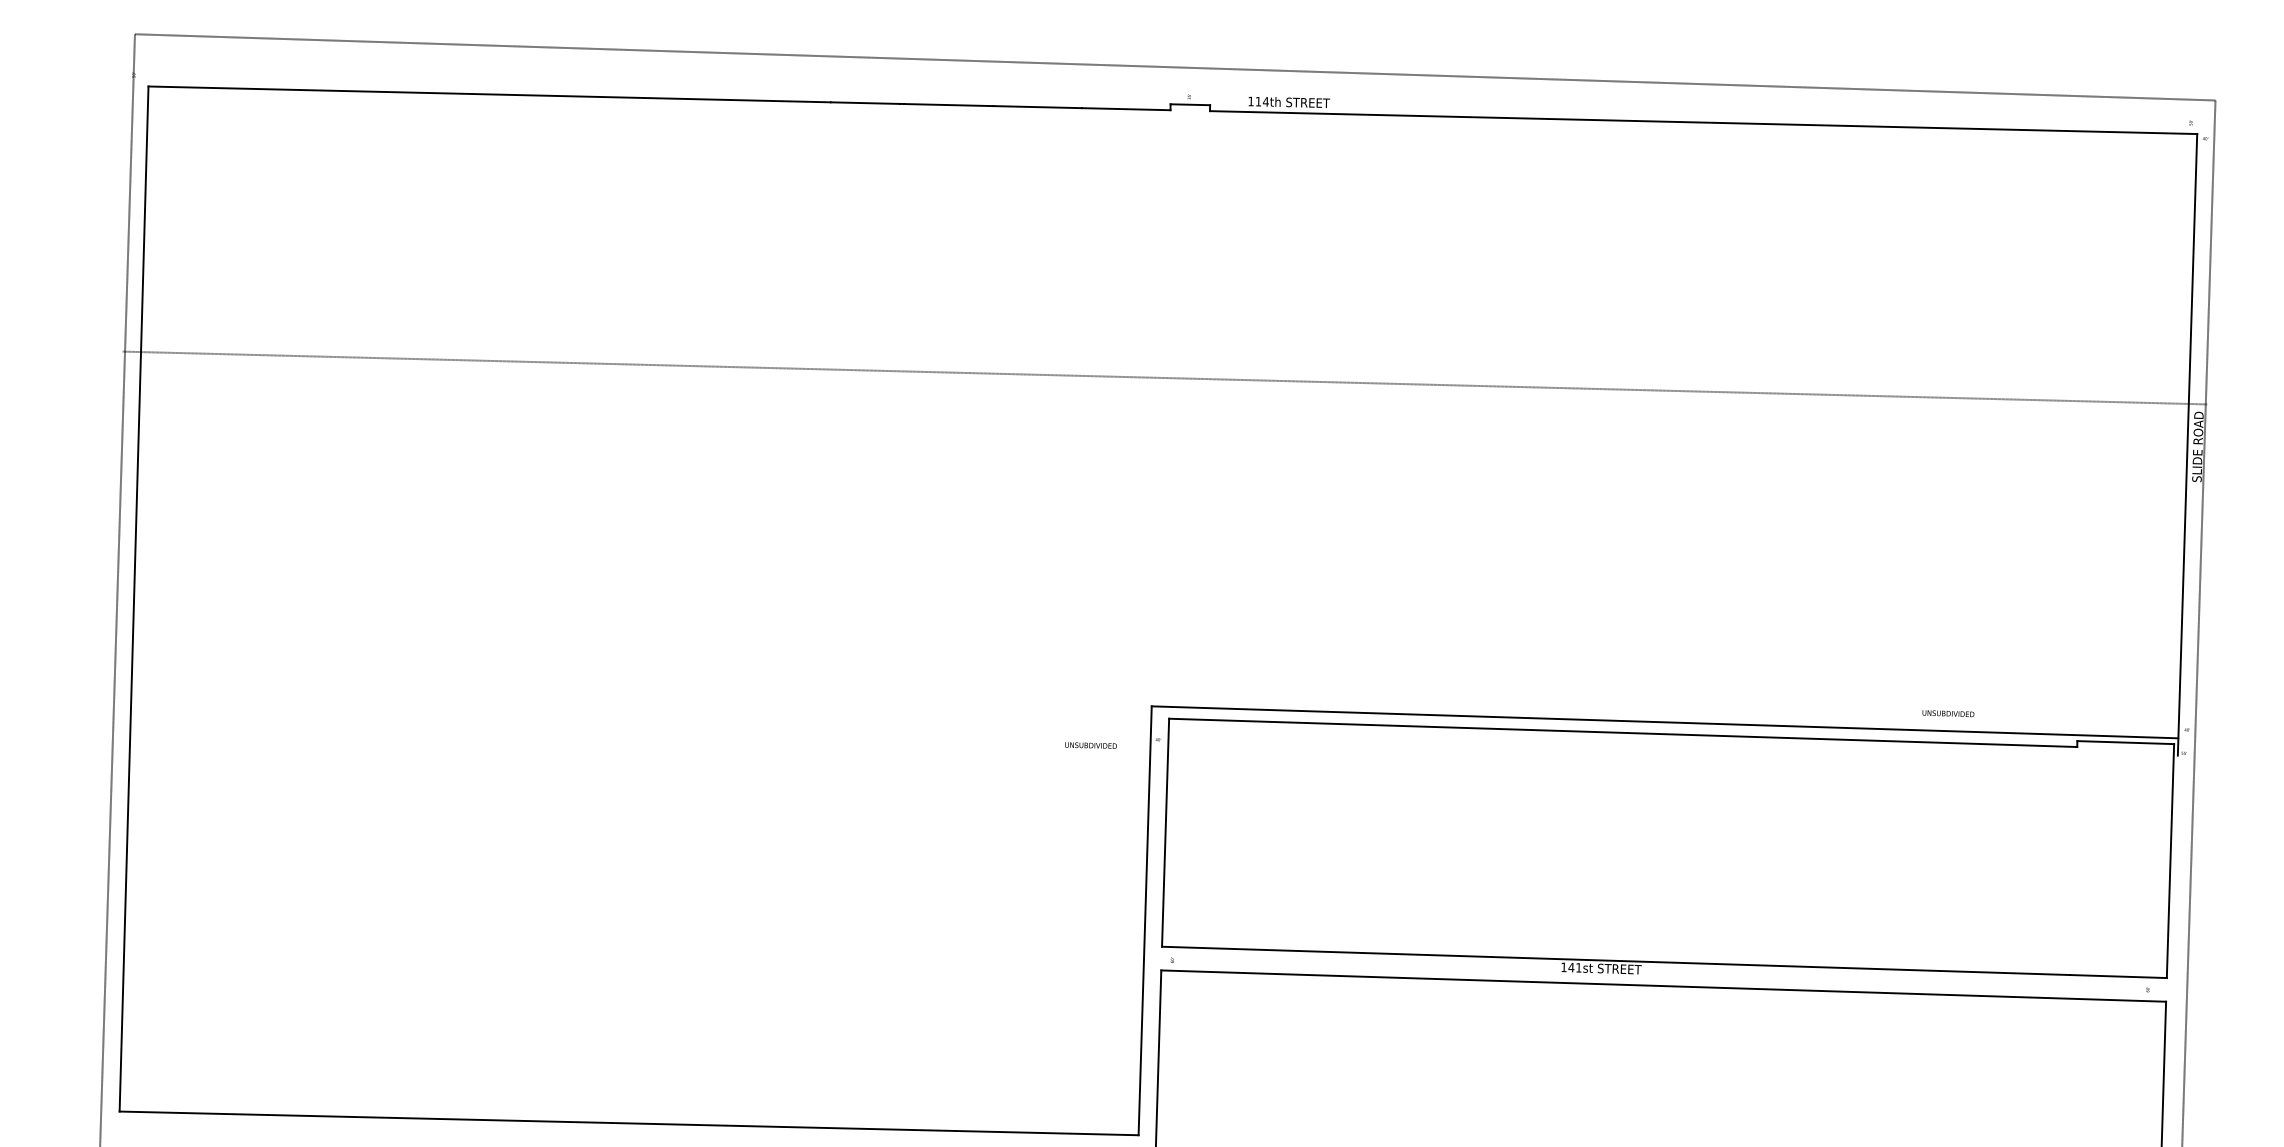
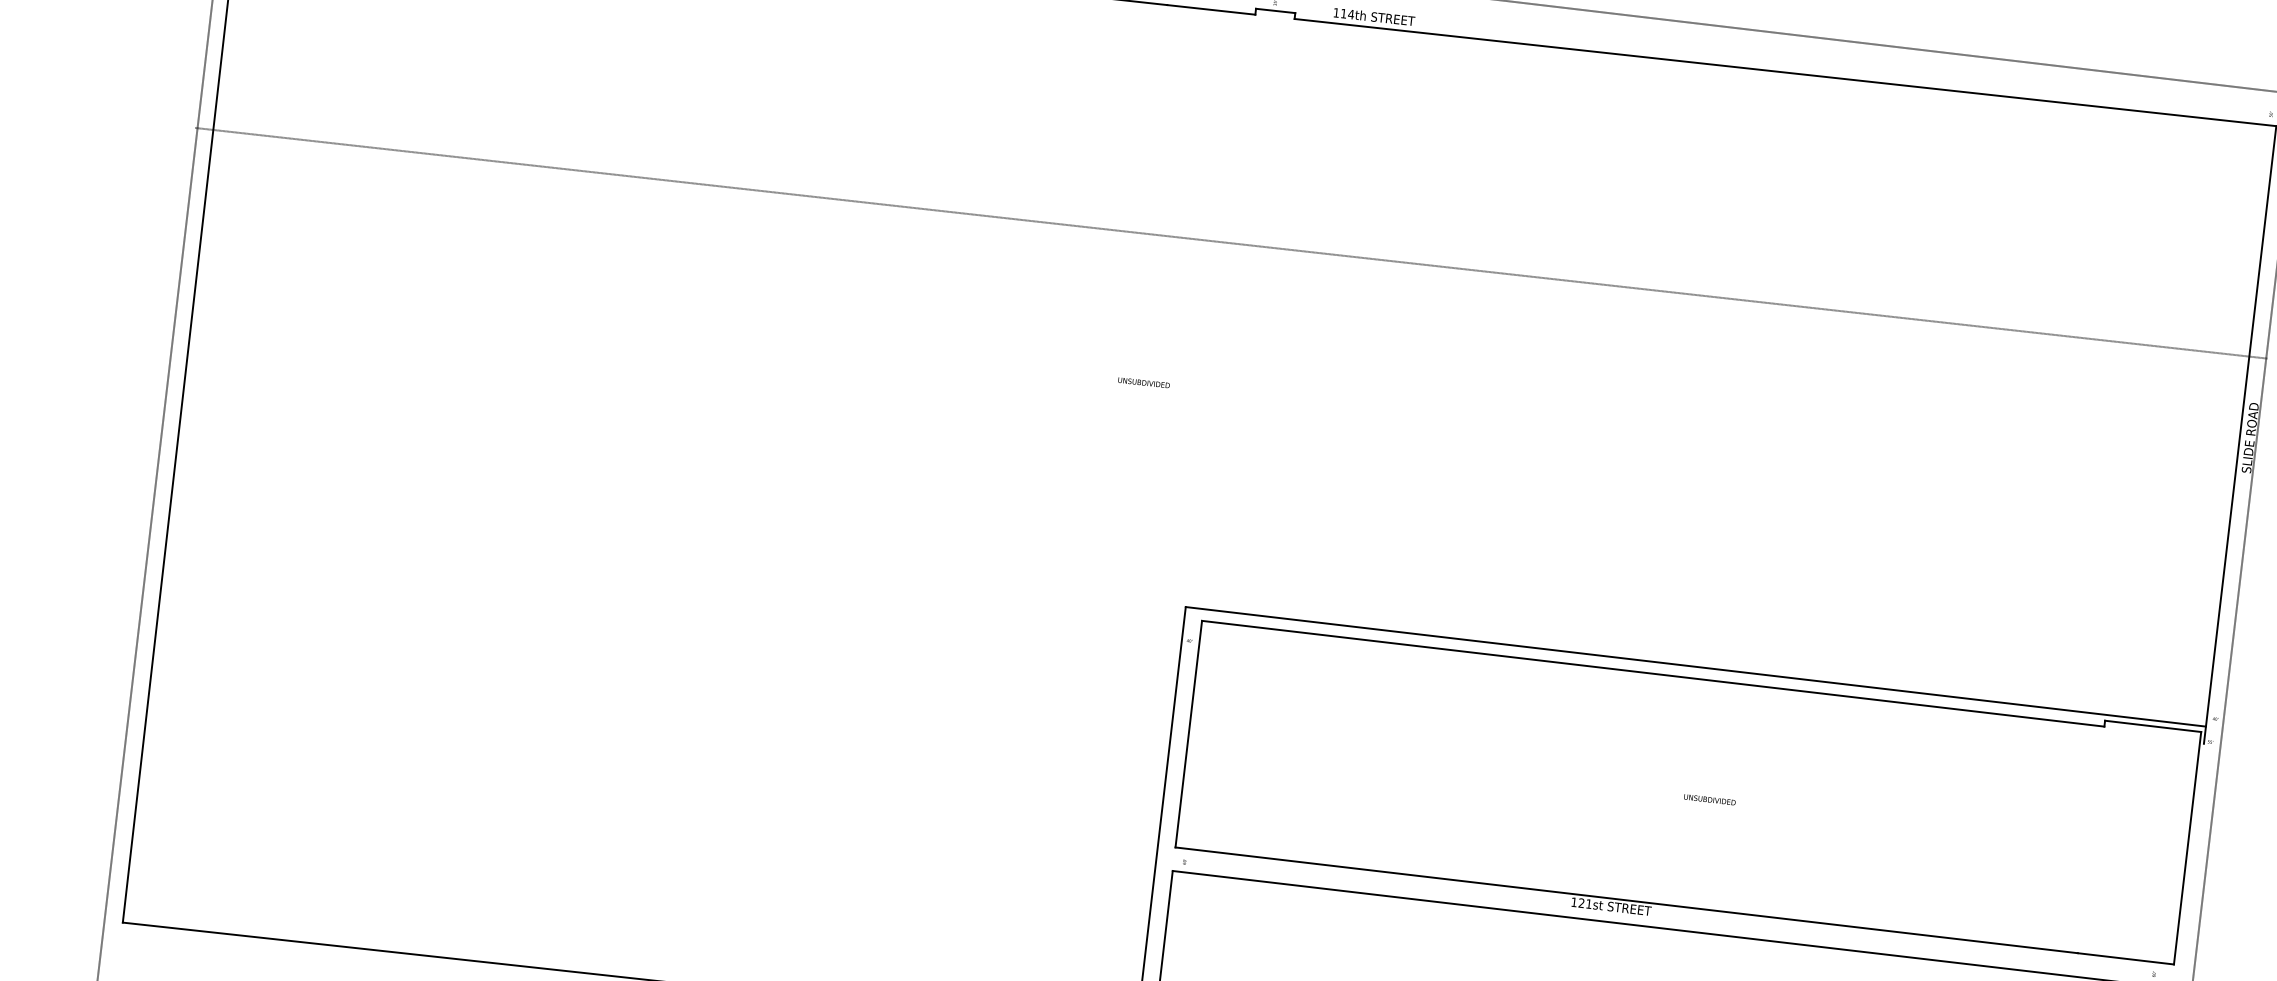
line: (1164, 377) -> (1230, 242), moved
text: (1948, 713) -> (1710, 799), moved
text: (1090, 745) -> (1143, 382), moved
text: (1571, 967) -> (1581, 903), 141st -> 121st

